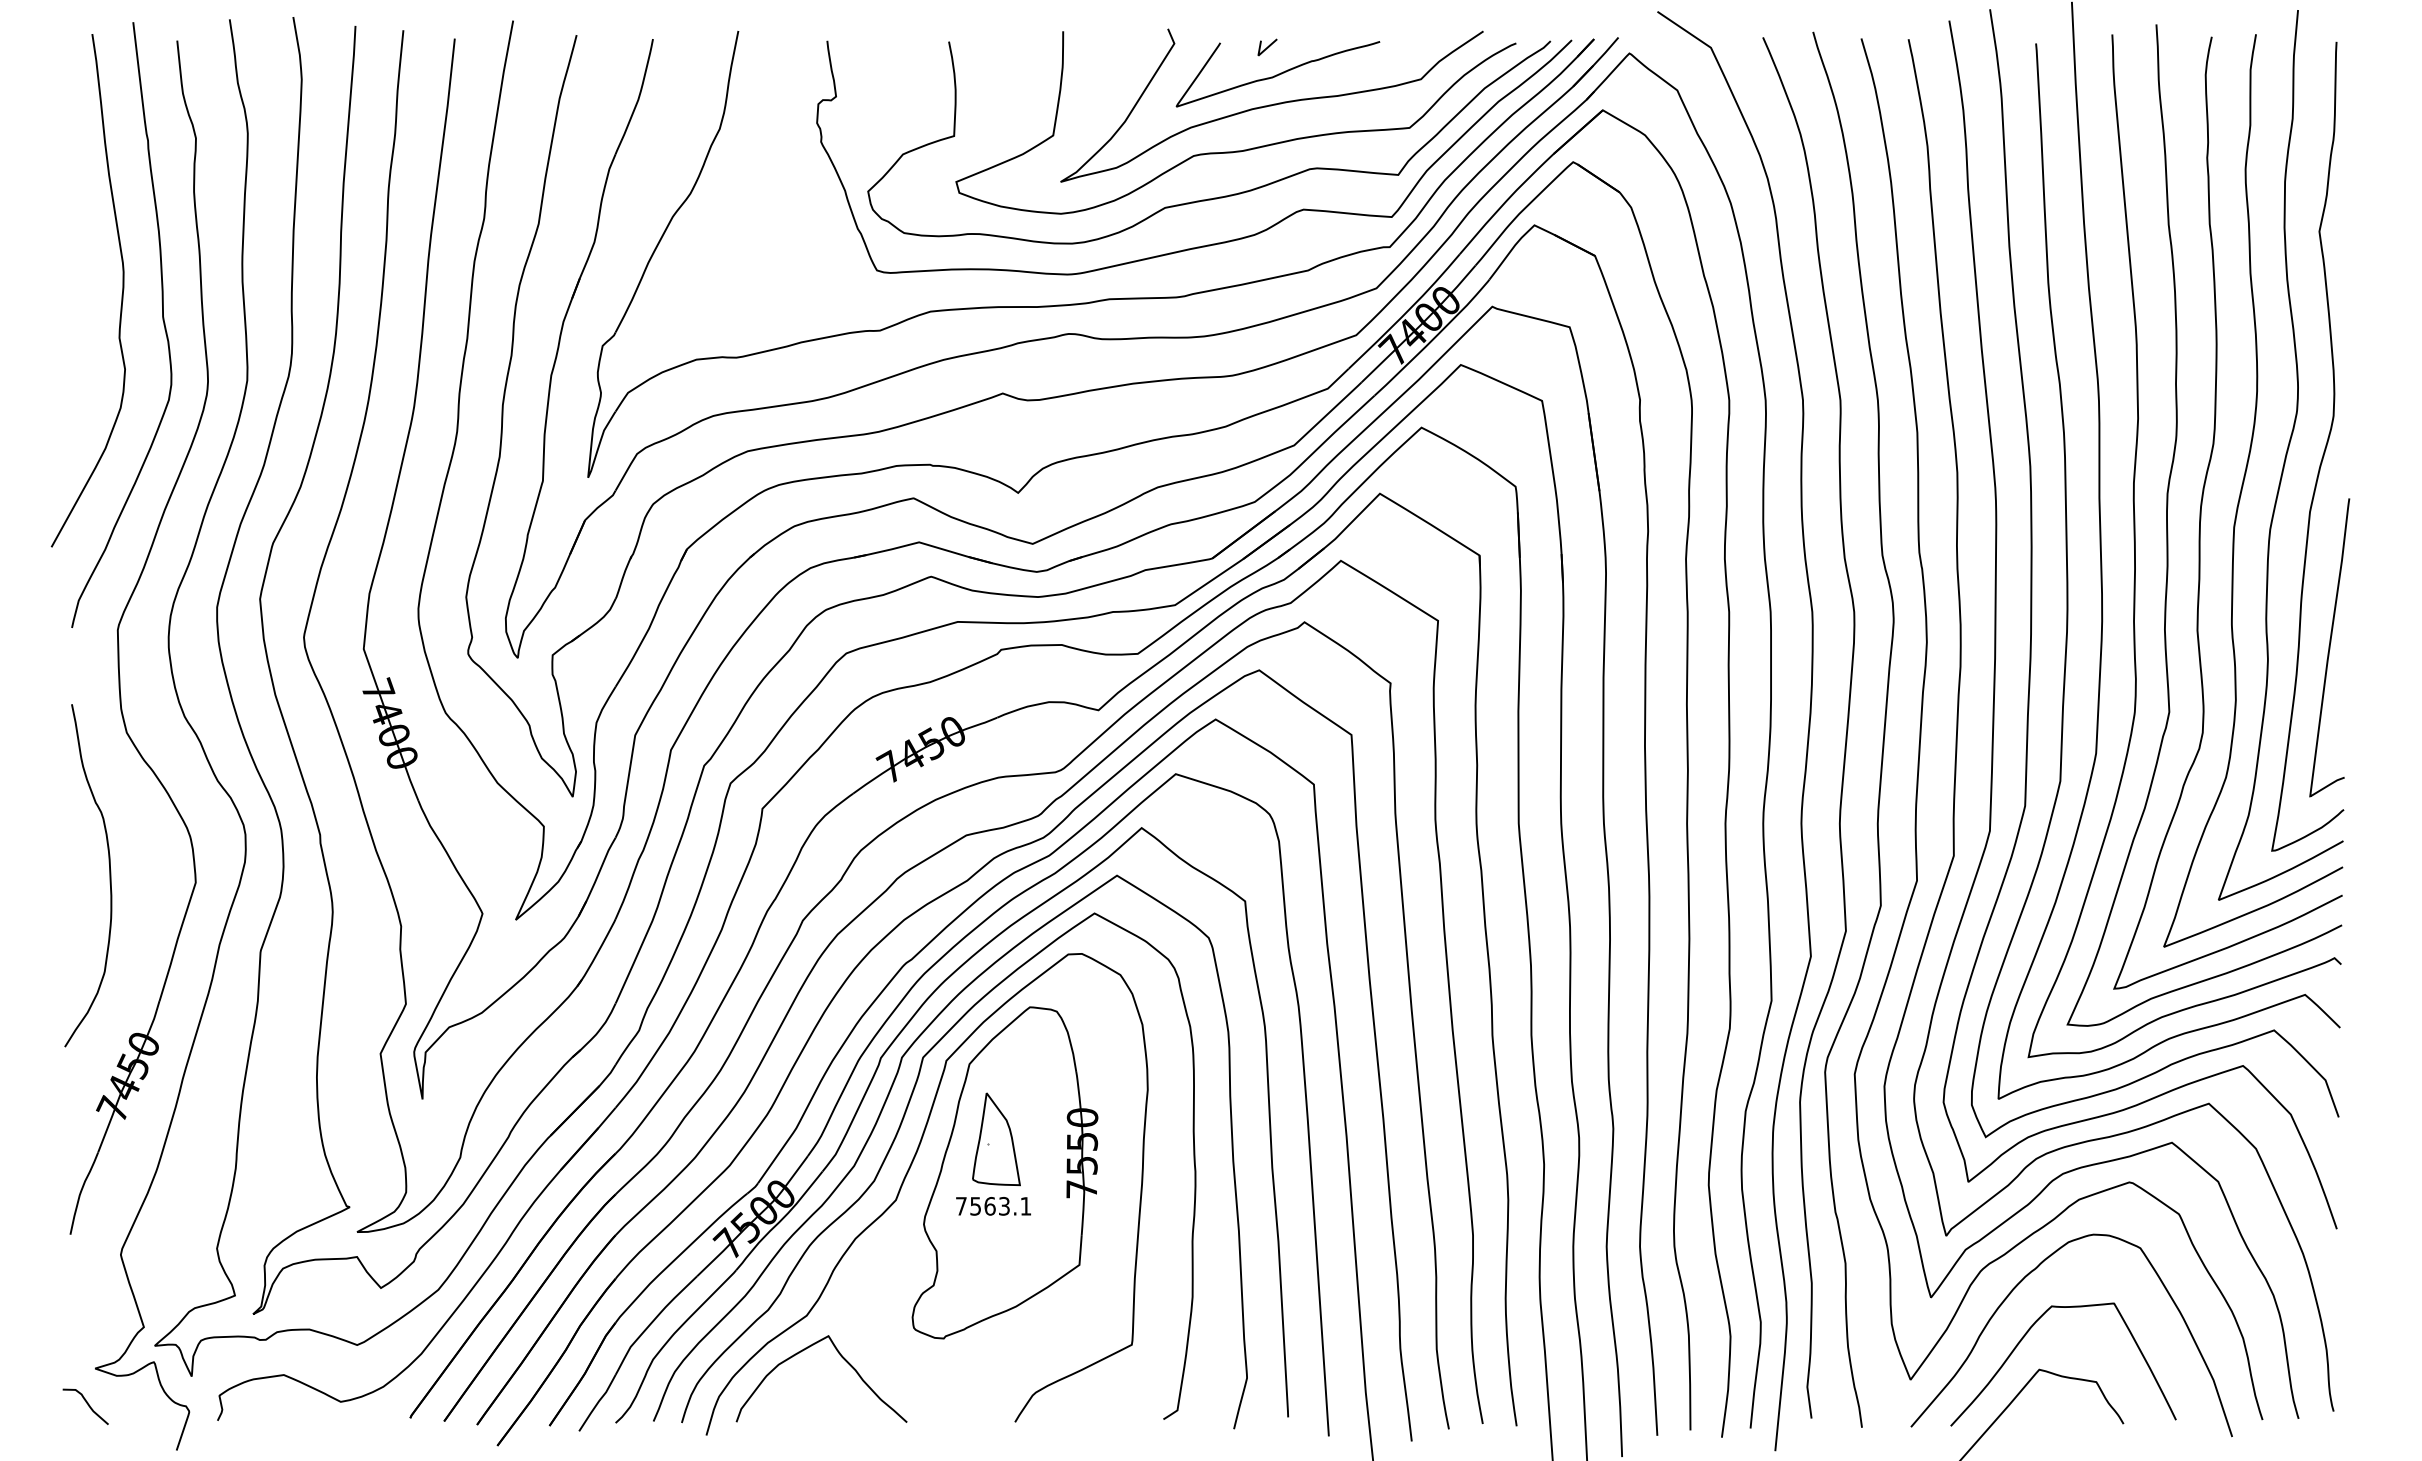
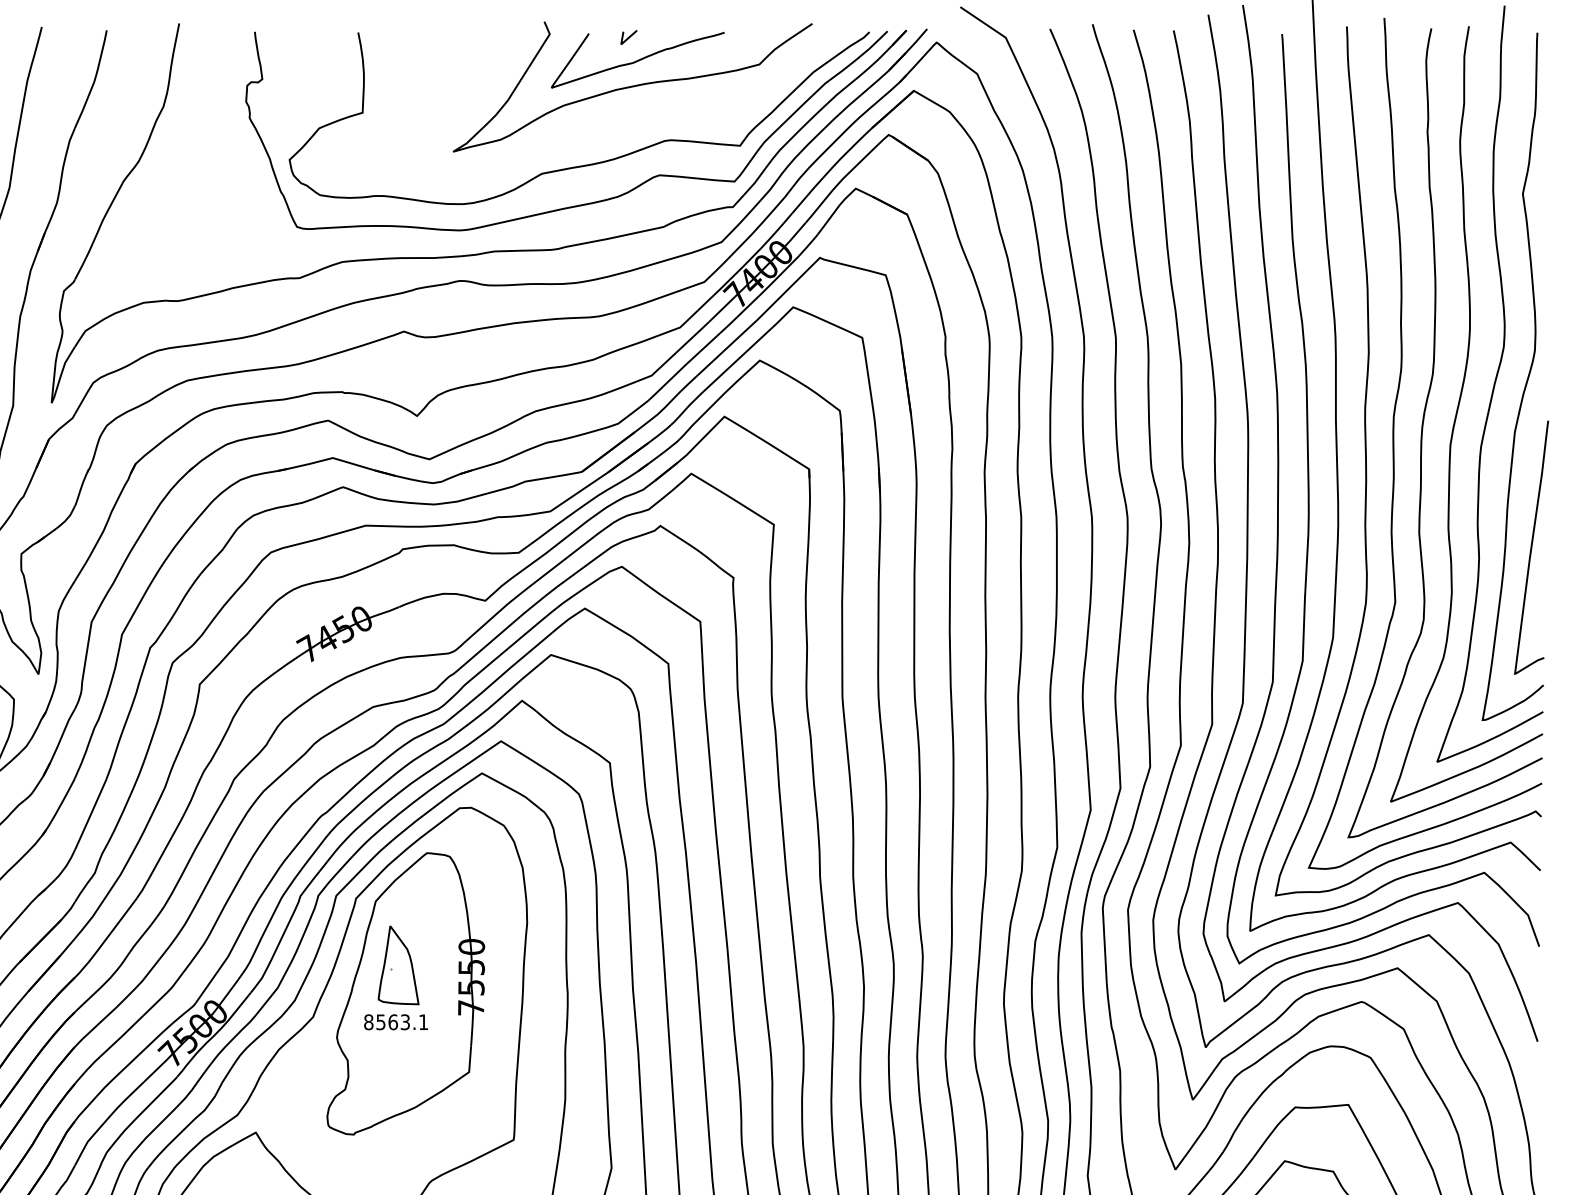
curve: (1236, 150) -> (602, 125), removed
text: (960, 1205) -> (368, 1021), 7563.1 -> 8563.1

